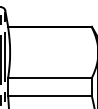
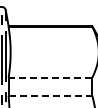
line: (50, 78) -> (51, 78), solid -> dashed
line: (50, 96) -> (51, 96), solid -> dashed

